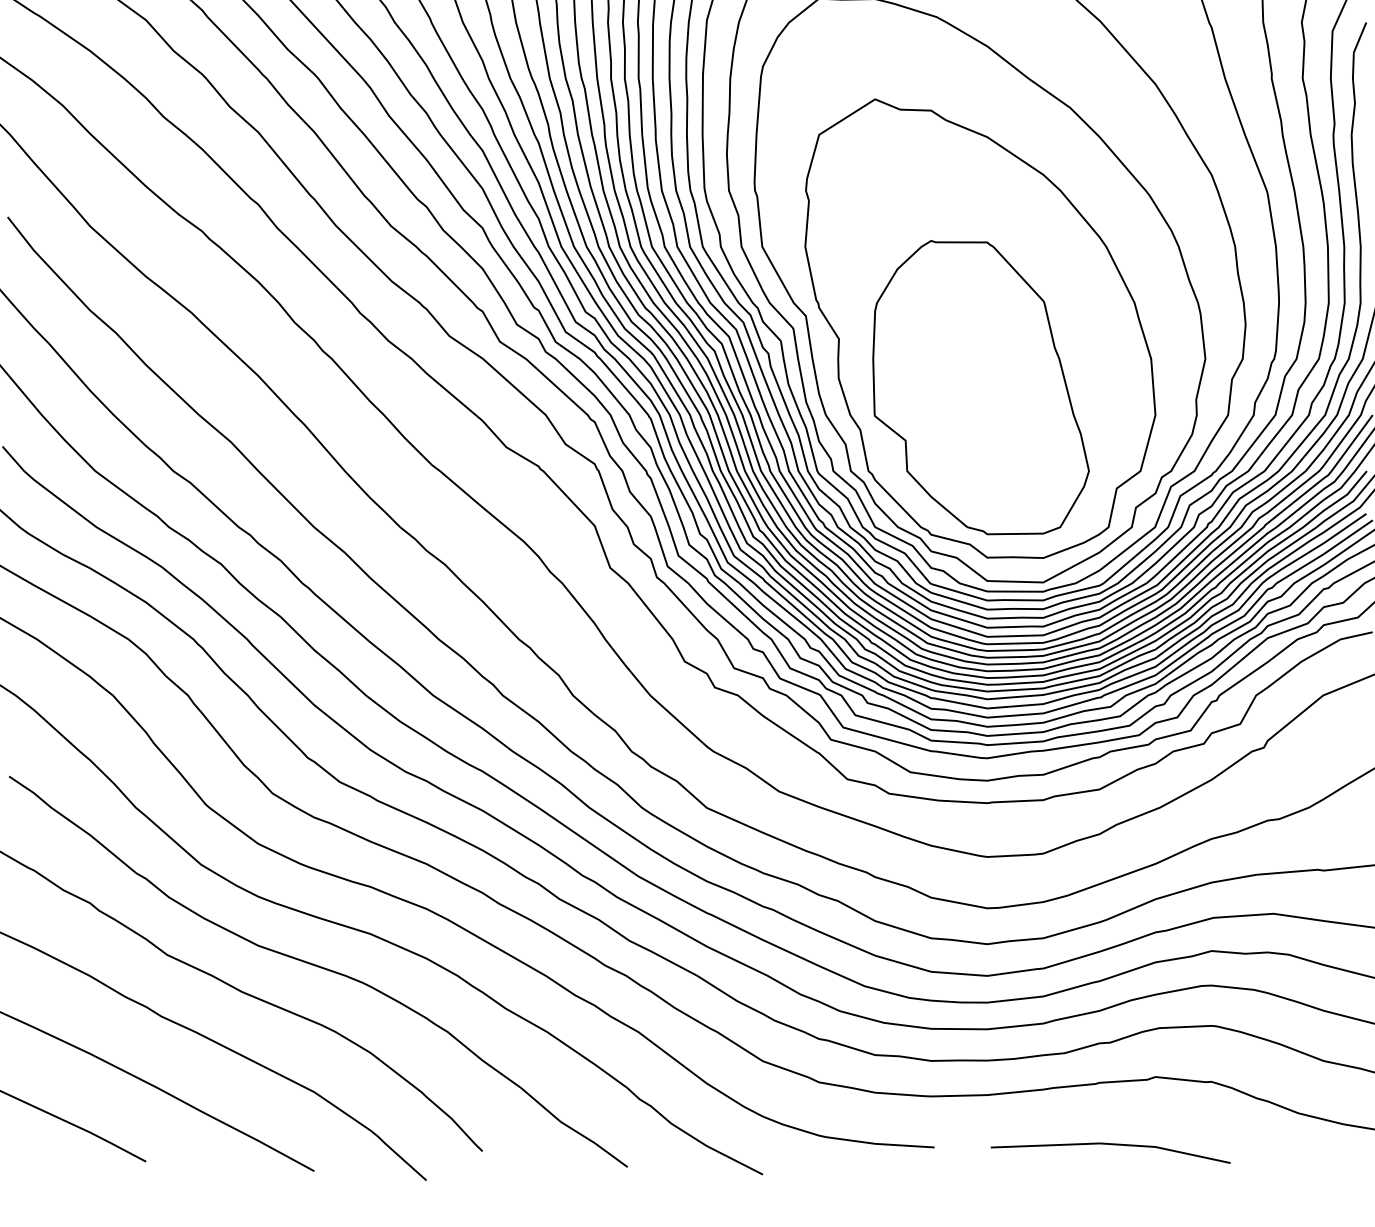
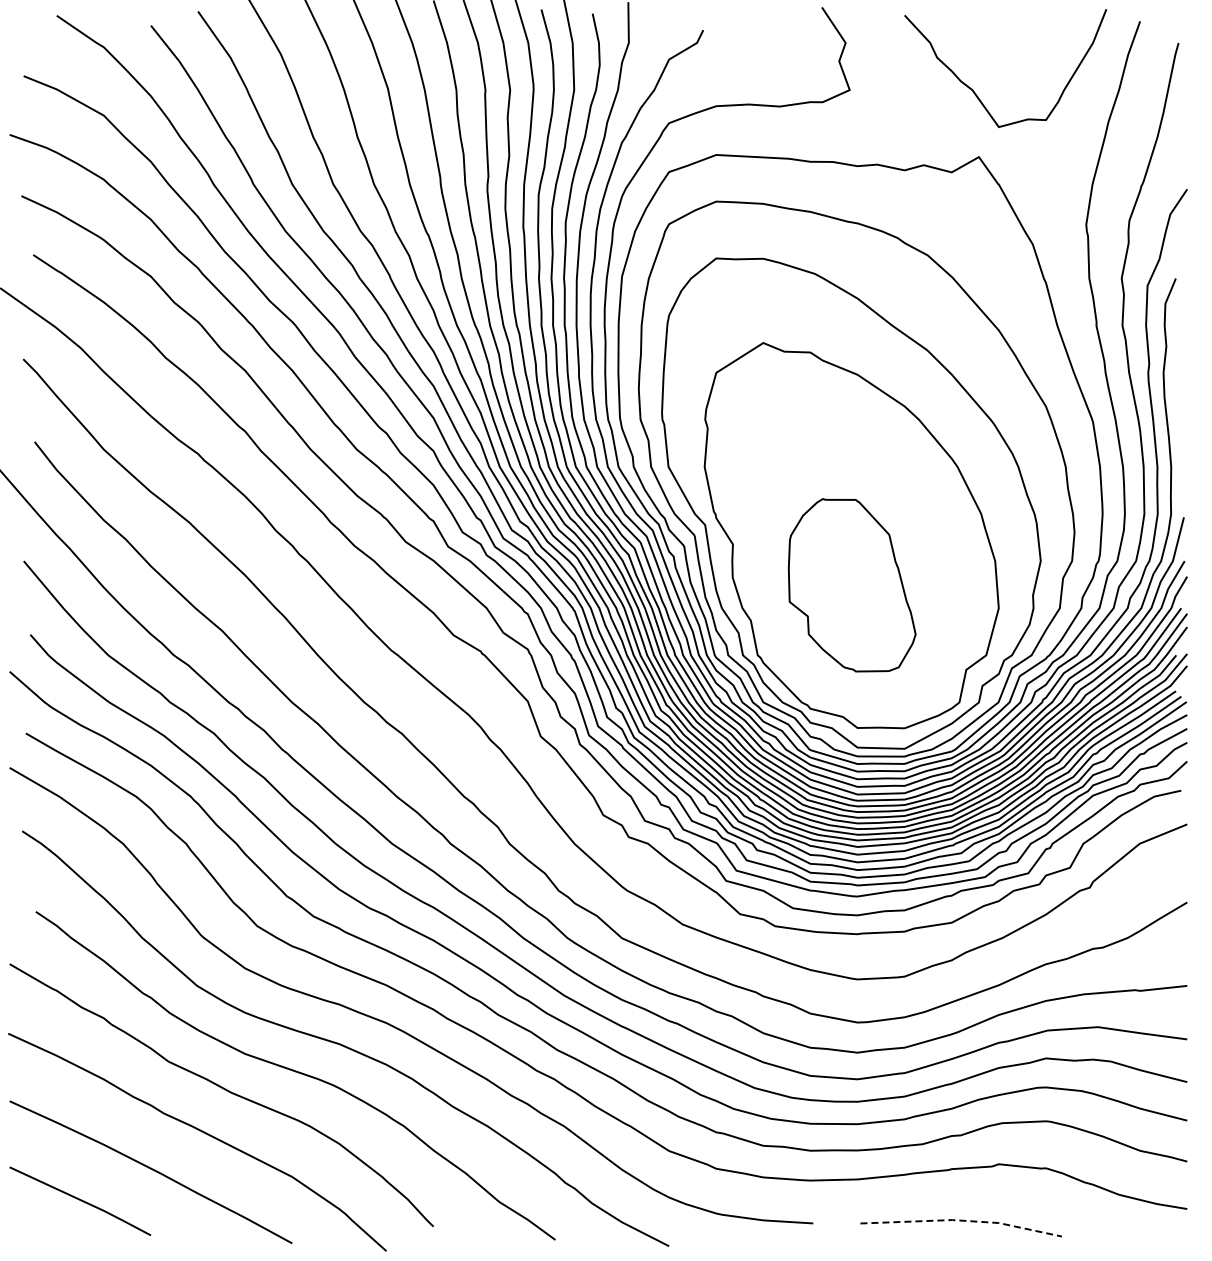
part: (980, 388) -> (851, 585), size x0.7
line: (1112, 1143) -> (962, 1220), solid -> dashed

